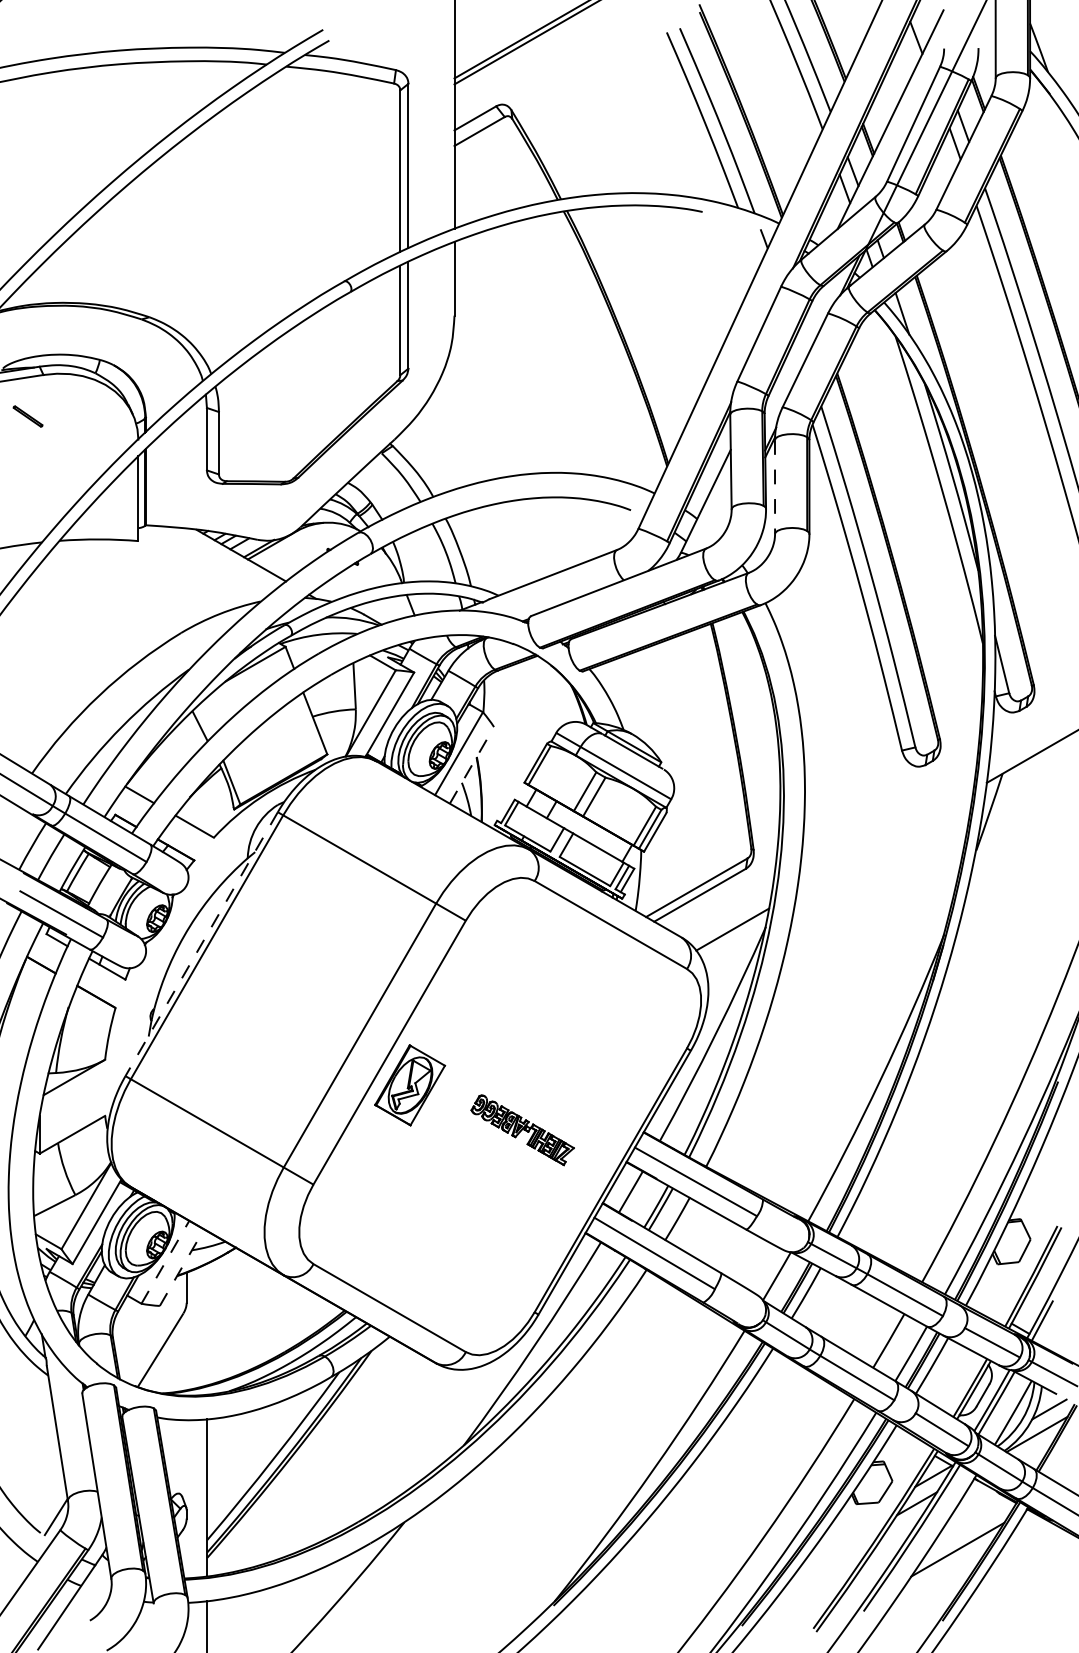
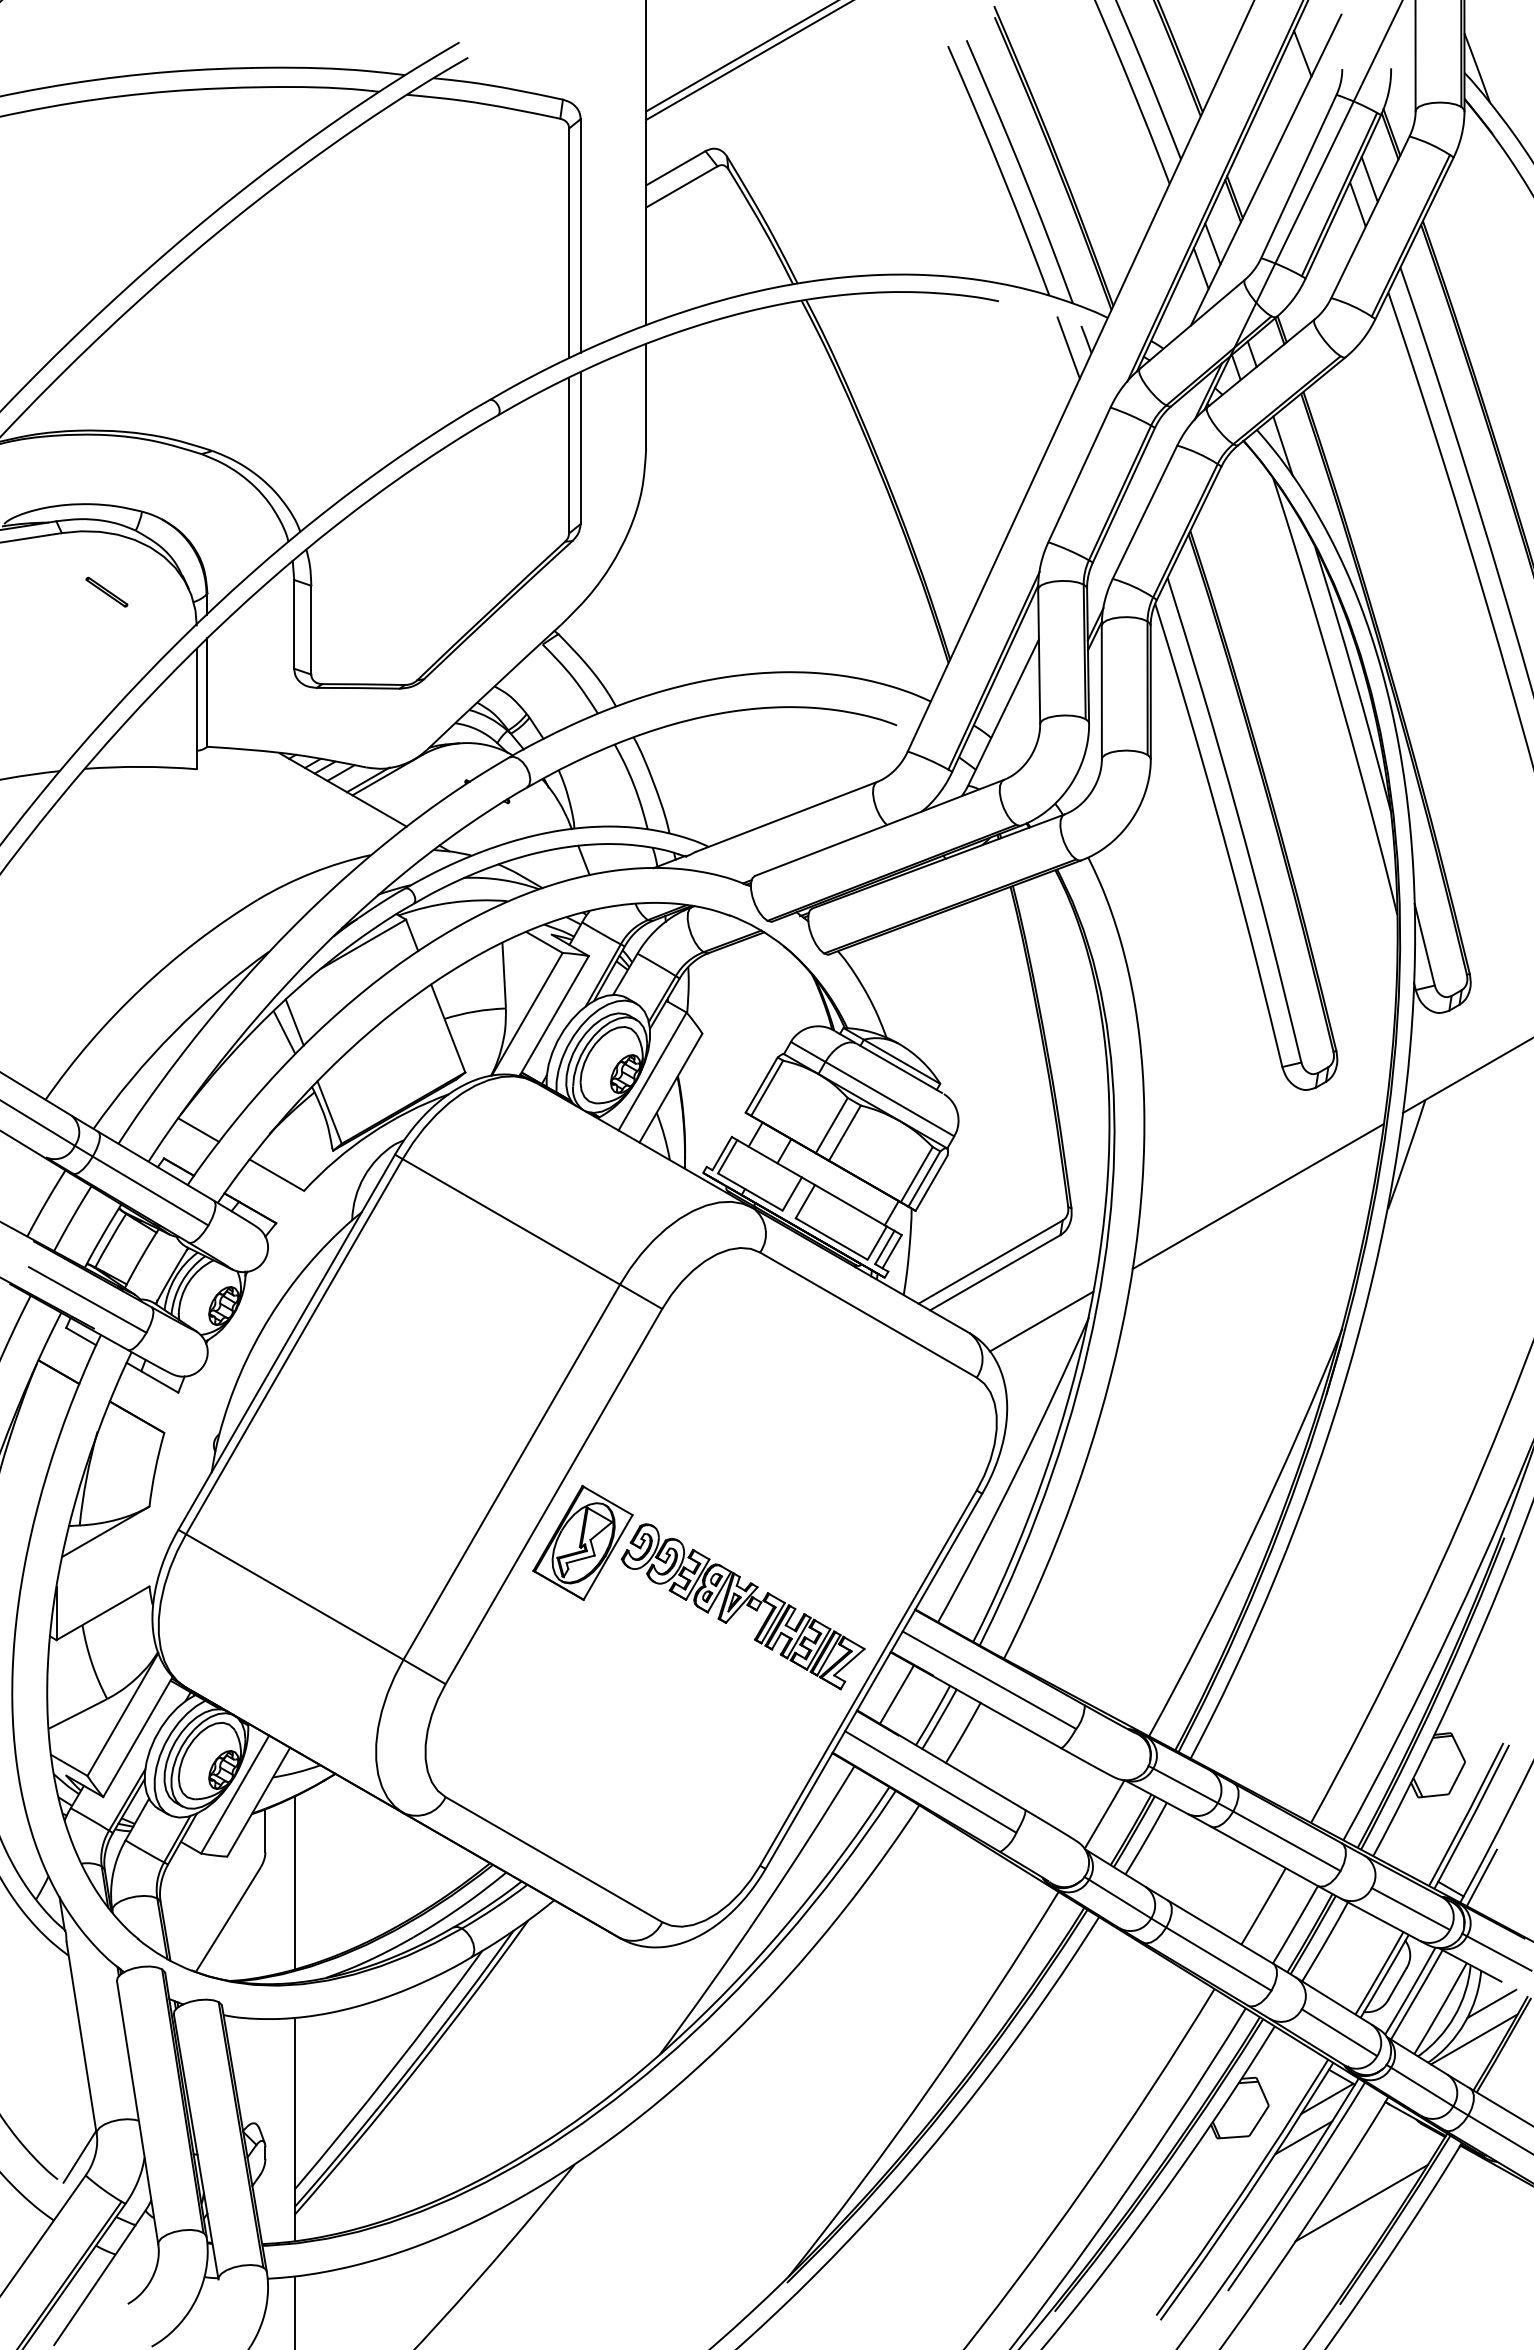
line: (751, 244) -> (1068, 347), added
part: (27, 416) -> (106, 591), moved
line: (774, 487) -> (1101, 692), dashed -> solid
line: (207, 719) -> (294, 1022), added
line: (471, 765) -> (670, 1088), dashed -> solid
line: (884, 841) -> (1257, 1196), added
line: (201, 944) -> (286, 1342), dashed -> solid
part: (522, 1130) -> (742, 1606), size x1.67
line: (165, 1262) -> (235, 1794), dashed -> solid
line: (181, 1267) -> (258, 1802), dashed -> solid
line: (207, 1324) -> (294, 1882), added

